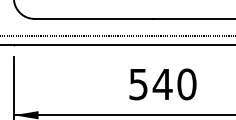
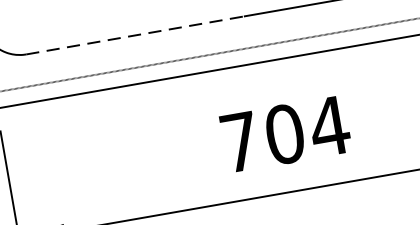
line: (94, 18) -> (137, 34), solid -> dashed
text: (162, 84) -> (284, 134), 540 -> 704

